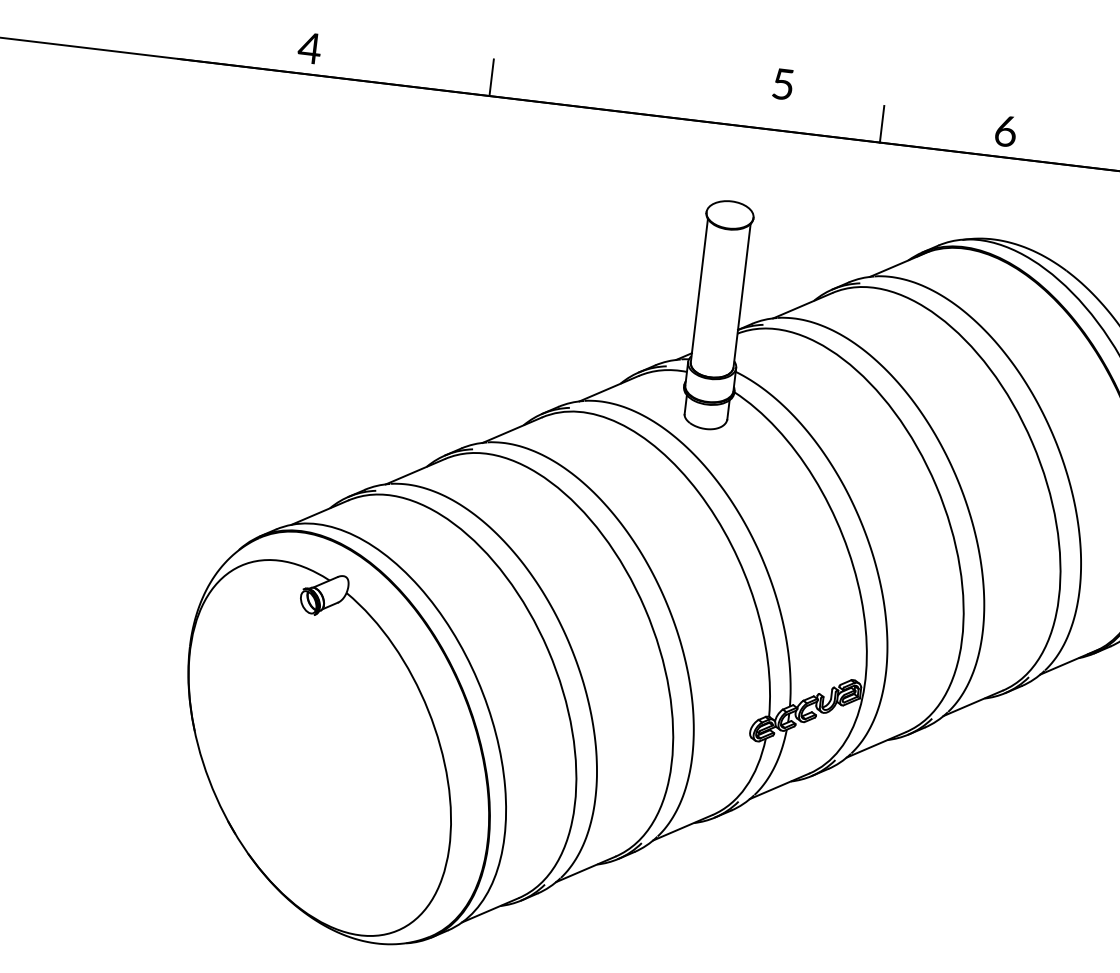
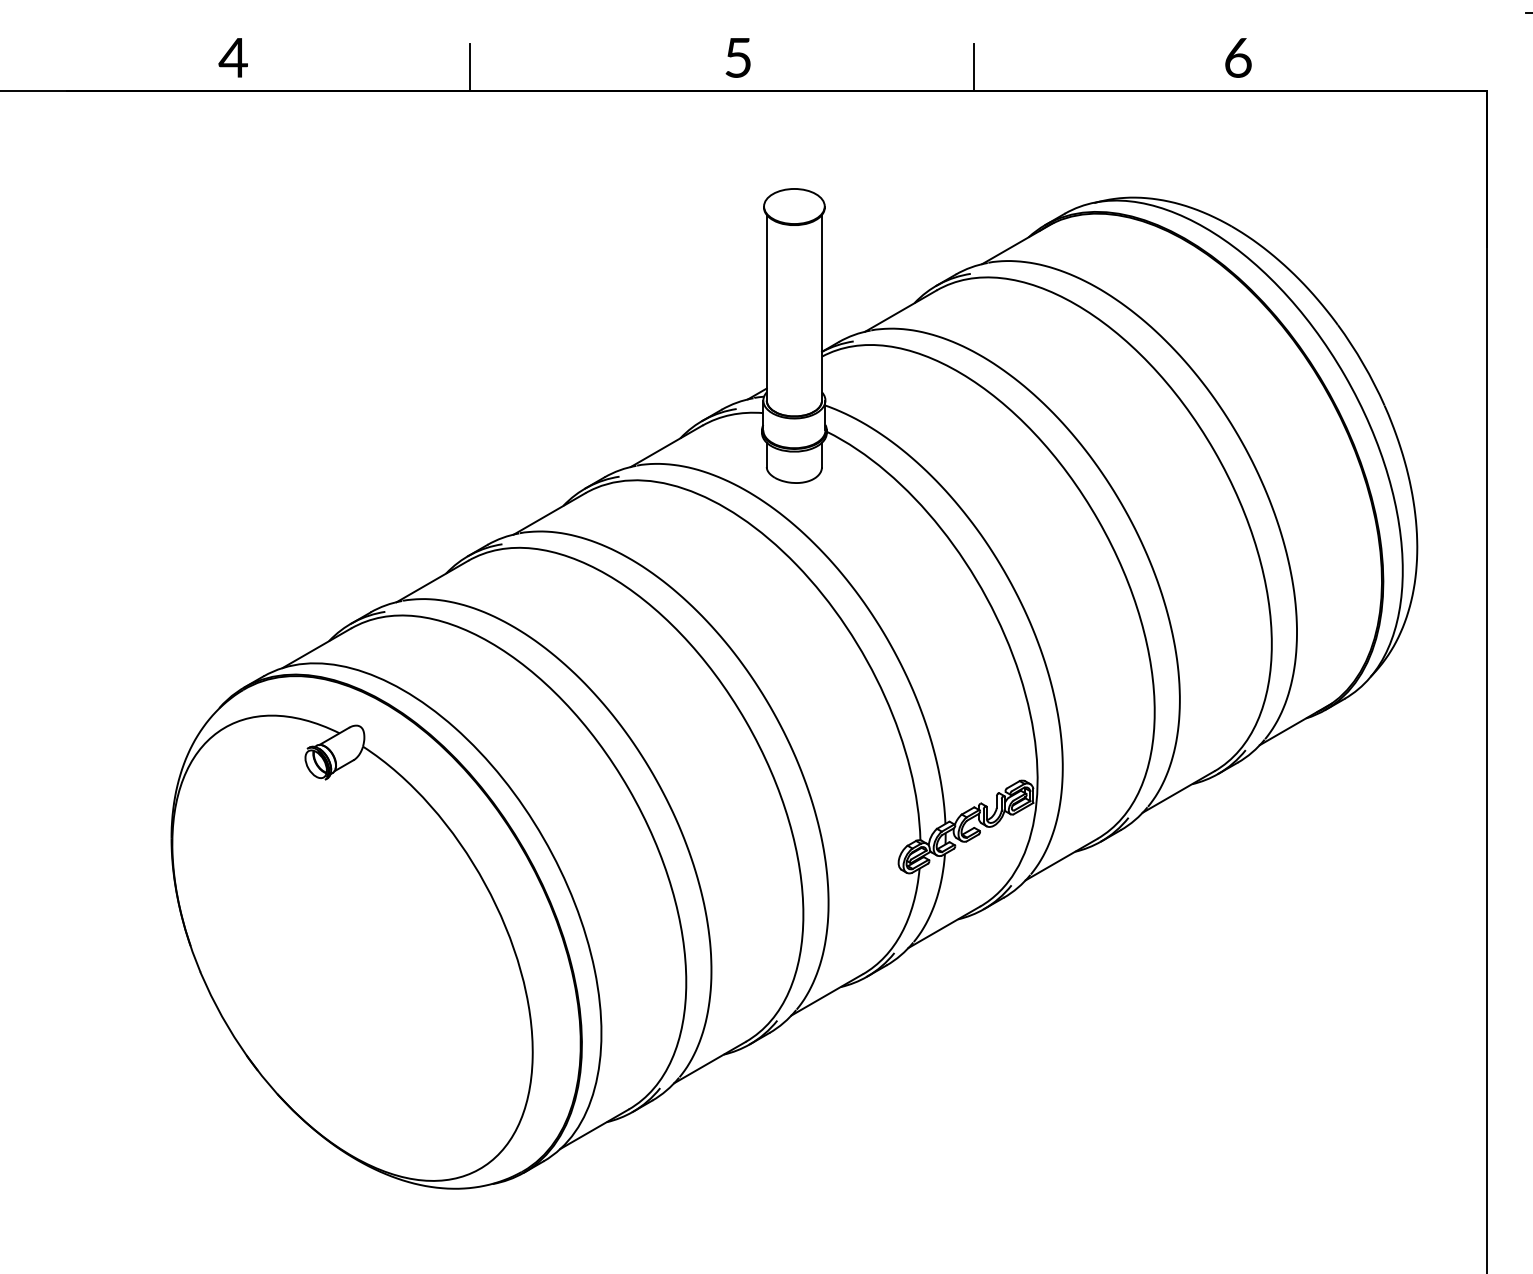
text: (782, 83) -> (737, 57), moved
text: (1006, 131) -> (1238, 57), moved

